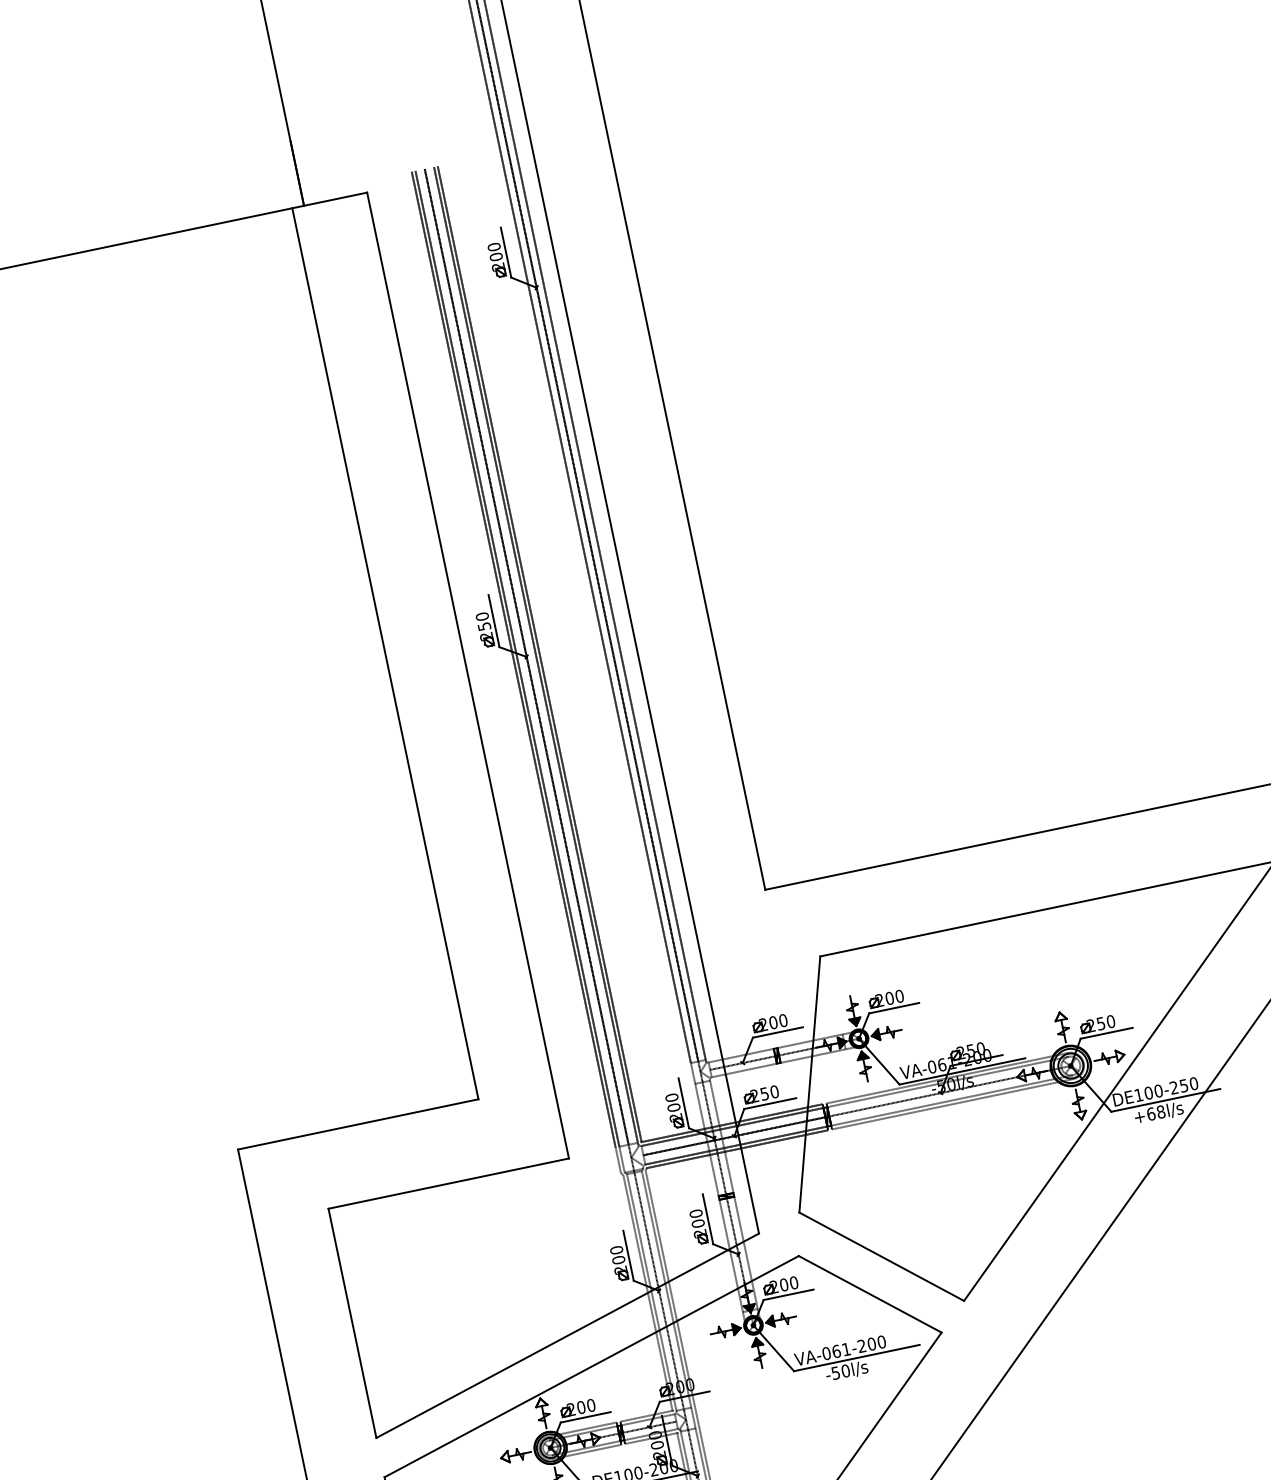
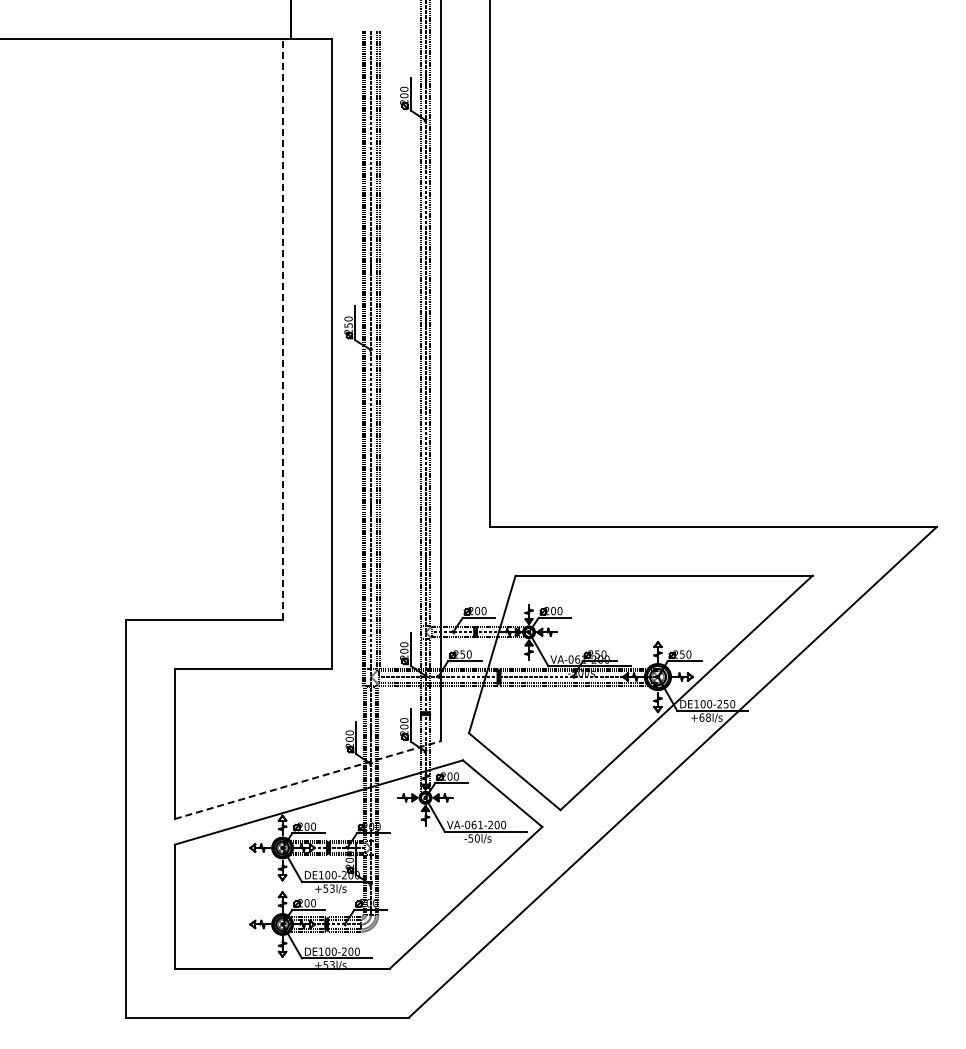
line: (386, 653) -> (283, 329), solid -> dashed
line: (567, 1336) -> (307, 780), solid -> dashed

